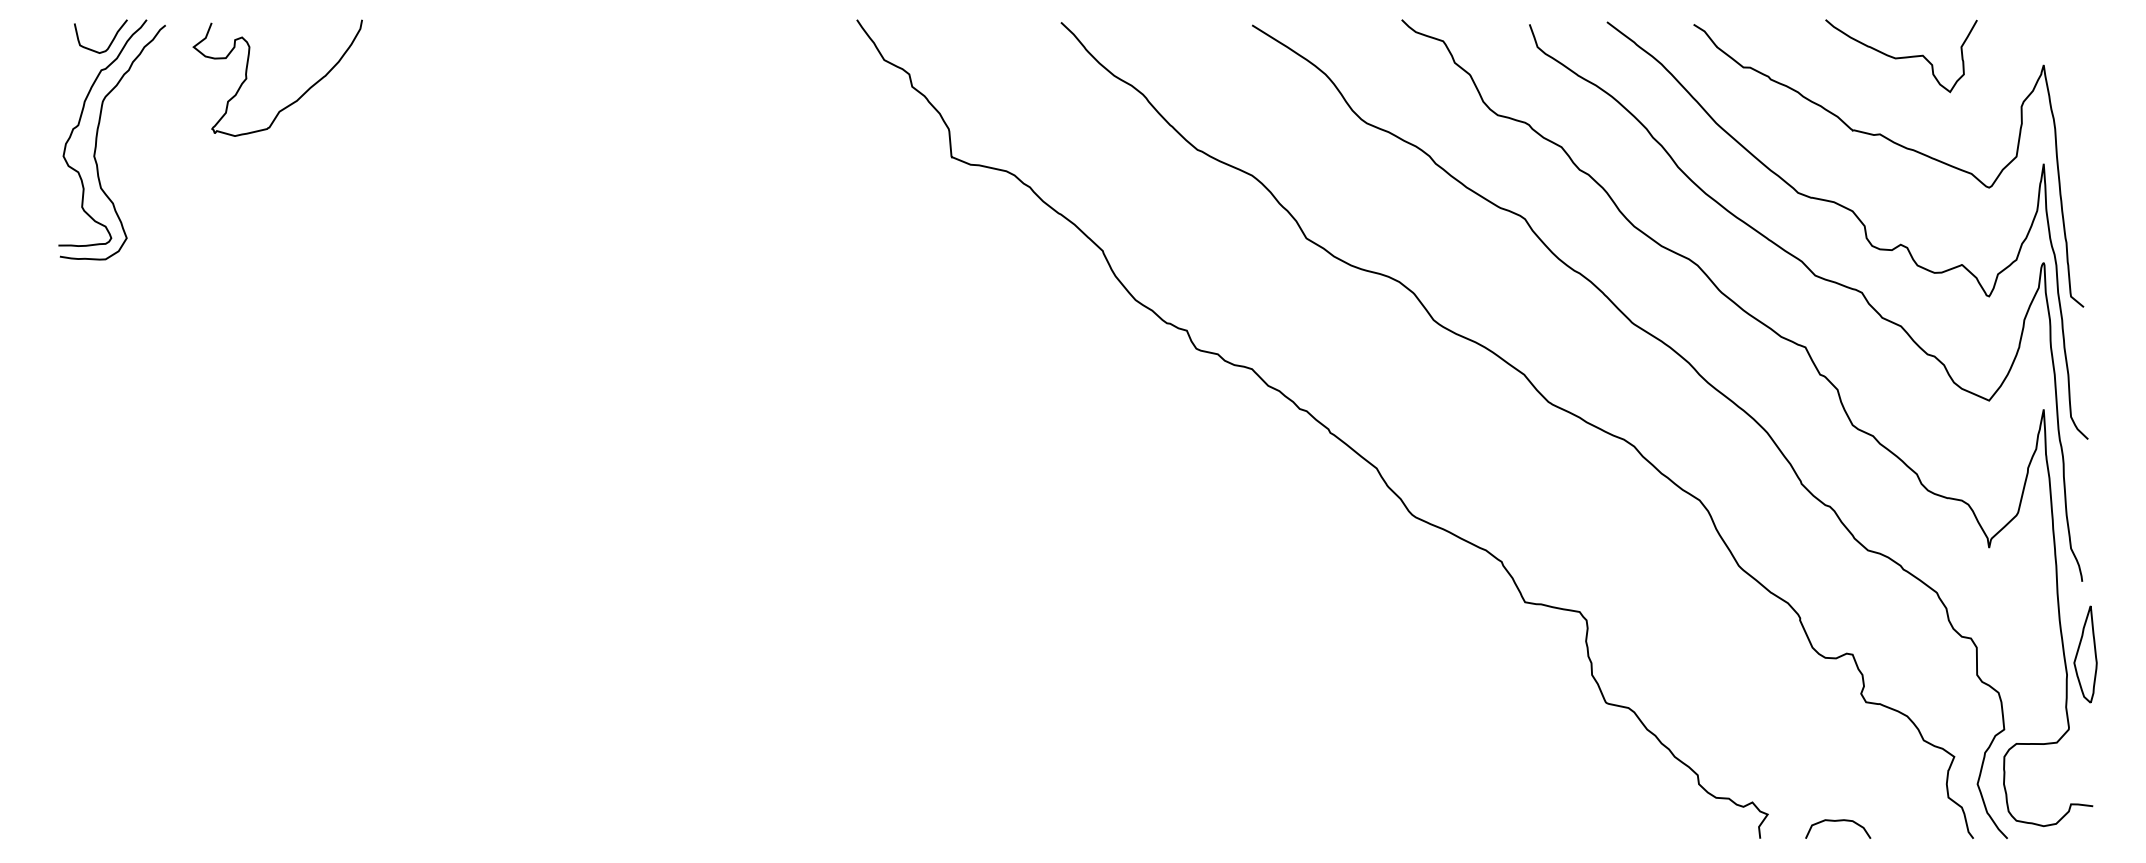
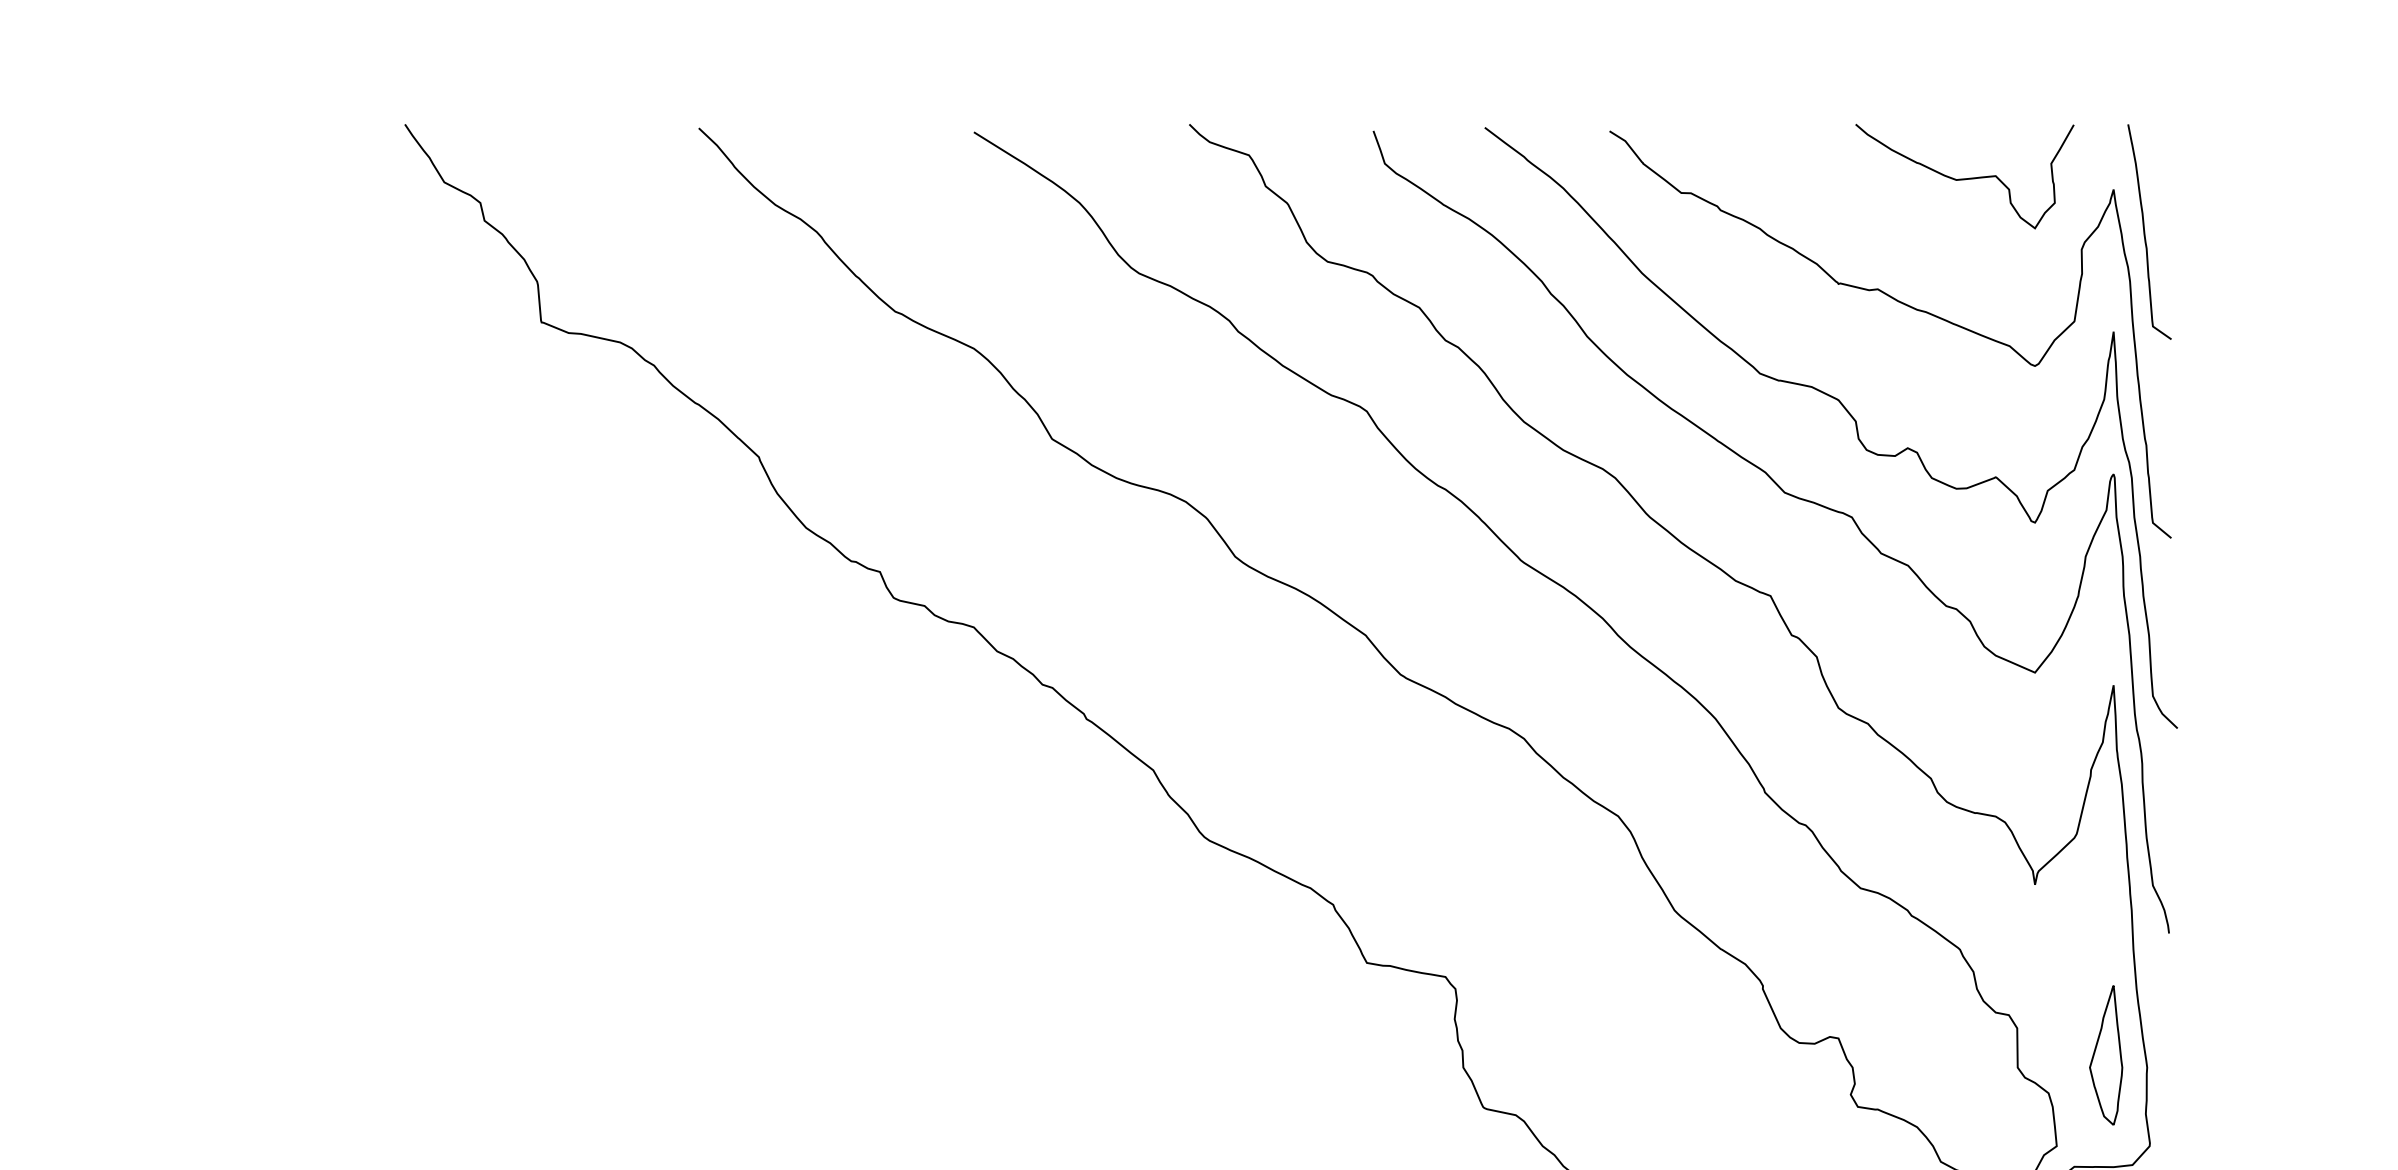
curve: (1902, 56) -> (1966, 177), moved
curve: (2066, 96) -> (2146, 234), added
part: (2085, 654) -> (2106, 1055), moved

